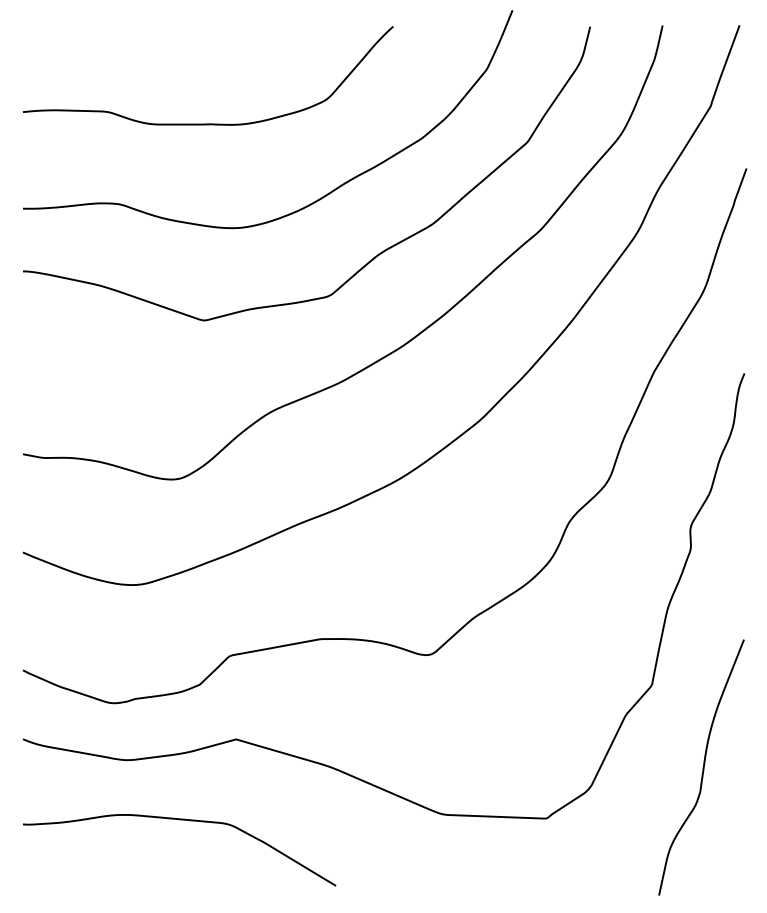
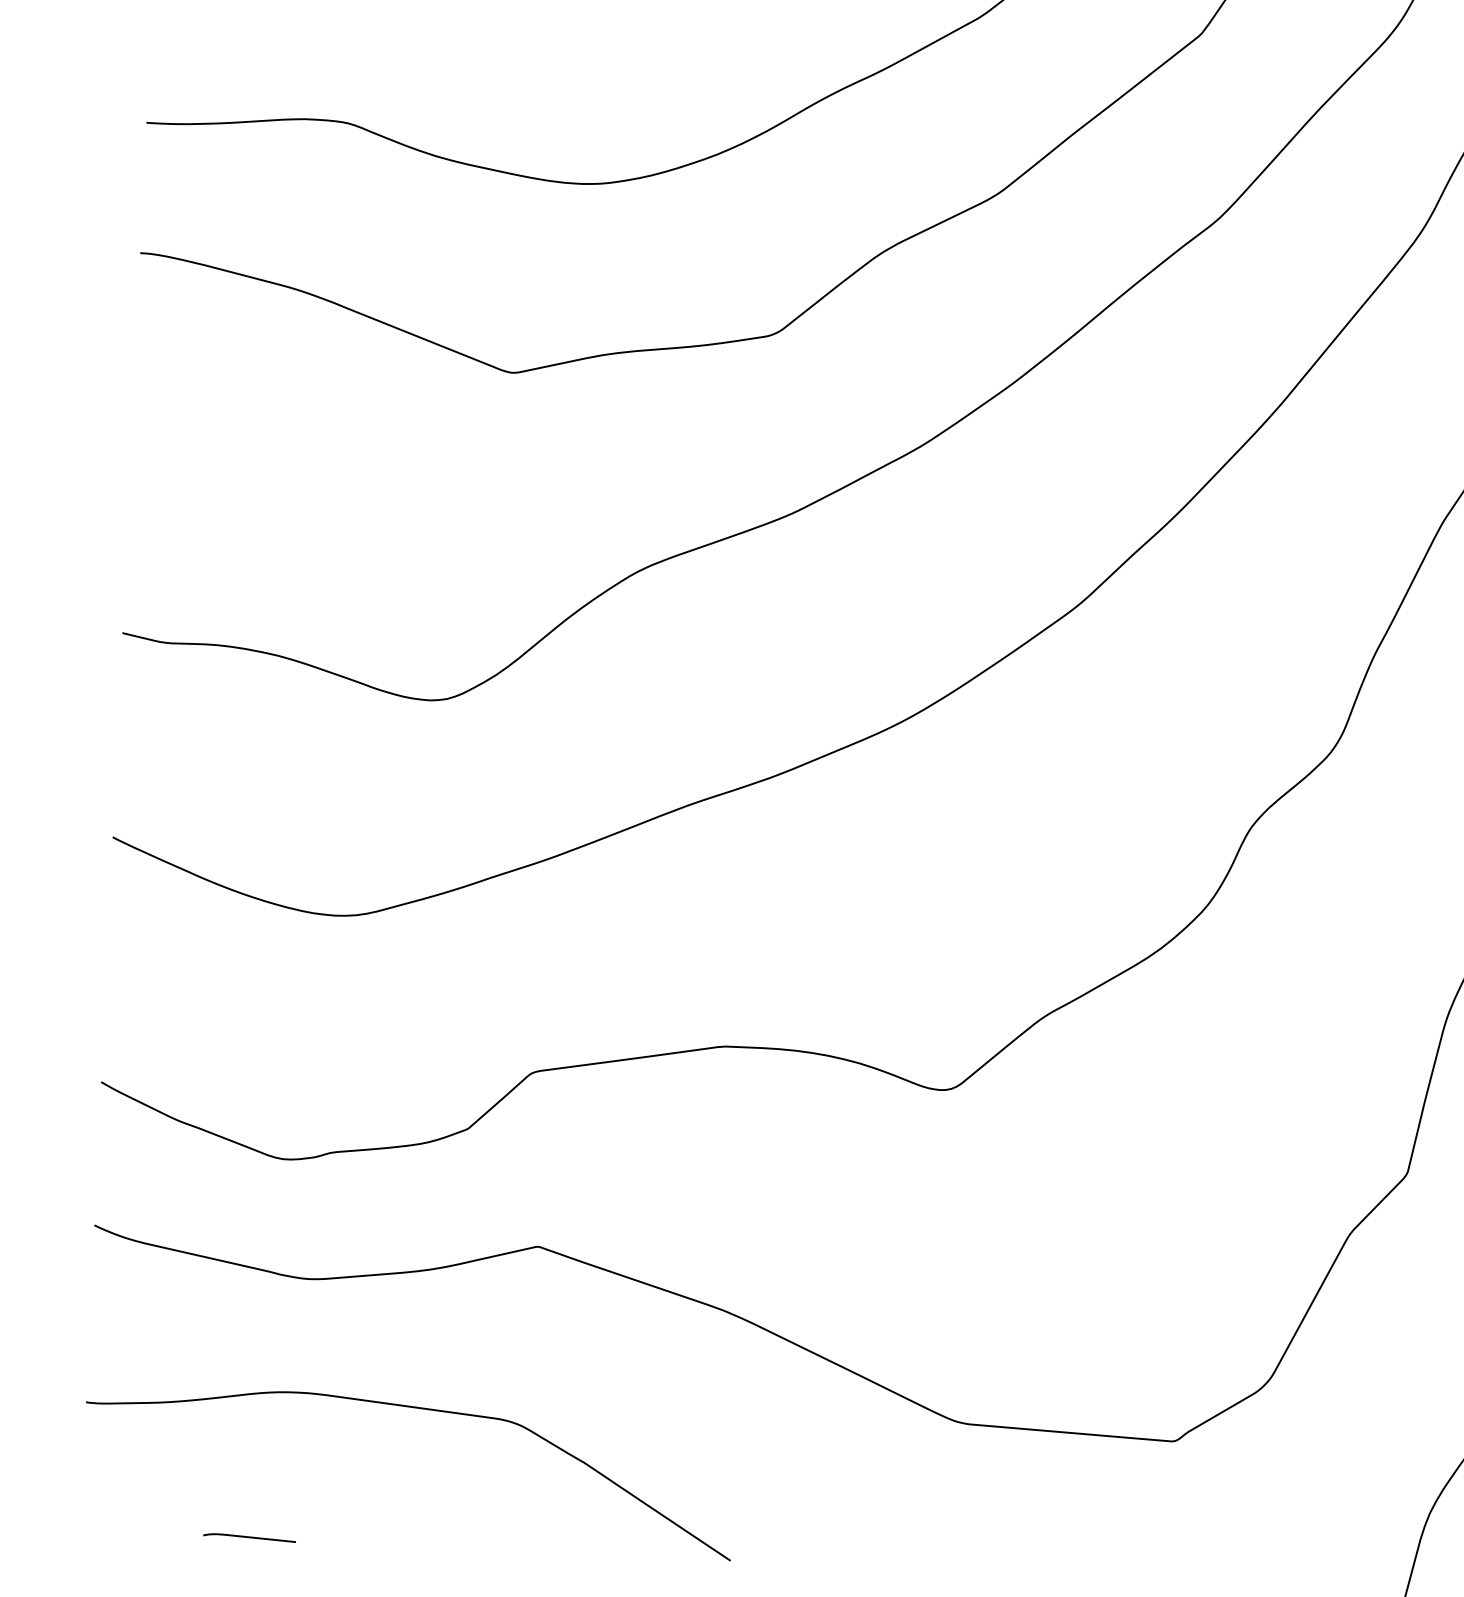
line: (104, 885) -> (249, 1537), added

